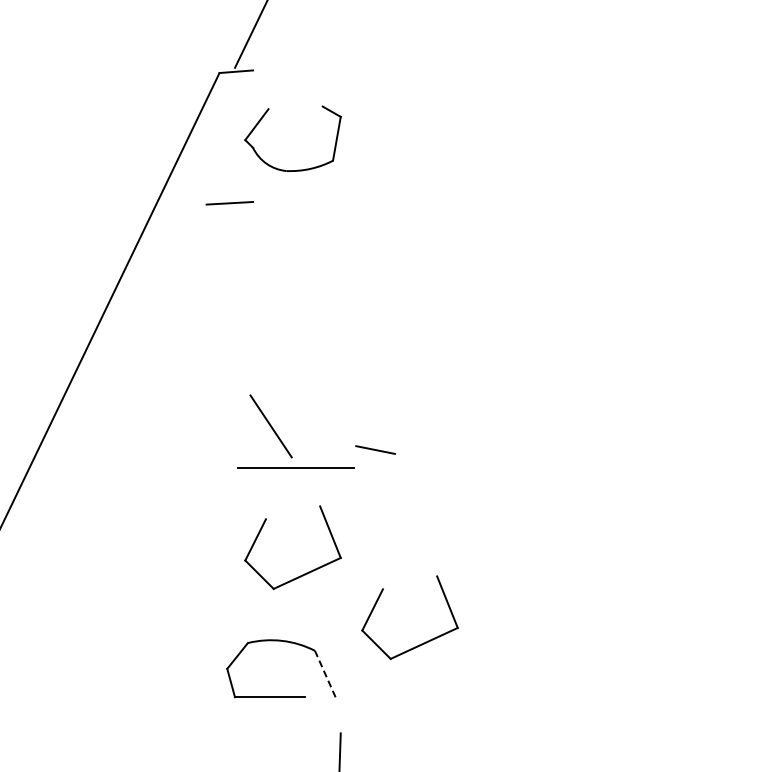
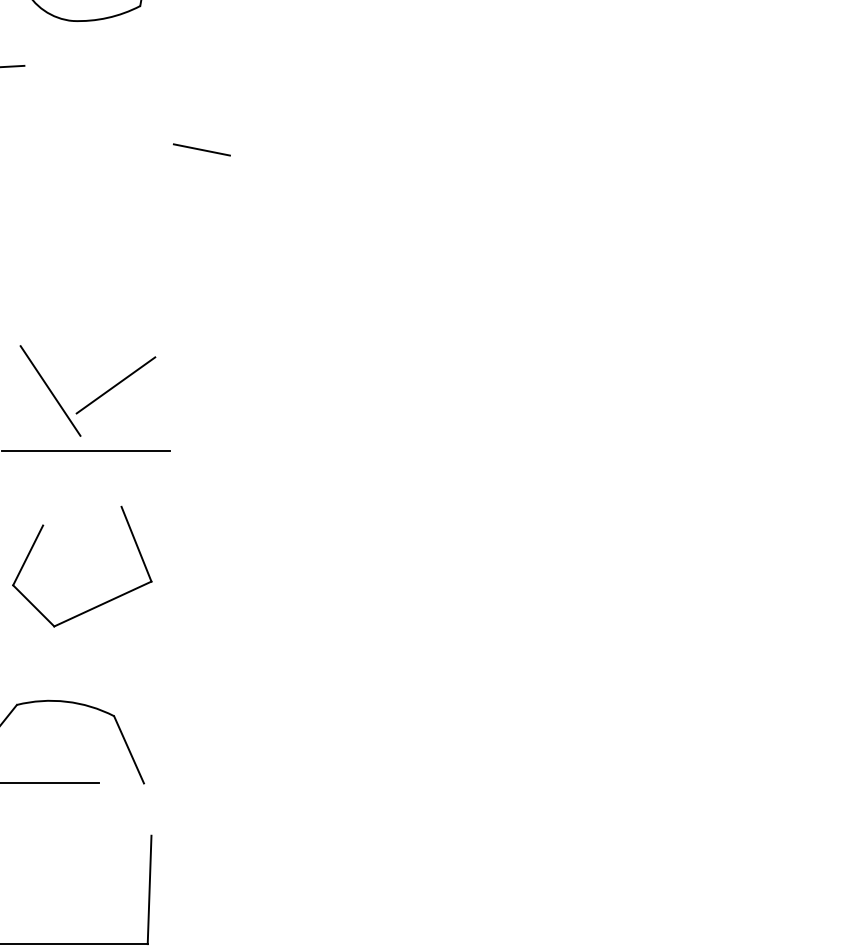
line: (316, 422) -> (116, 385), added
line: (375, 449) -> (201, 149), moved
part: (421, 643) -> (268, 705), removed
line: (325, 673) -> (129, 749), dashed -> solid

